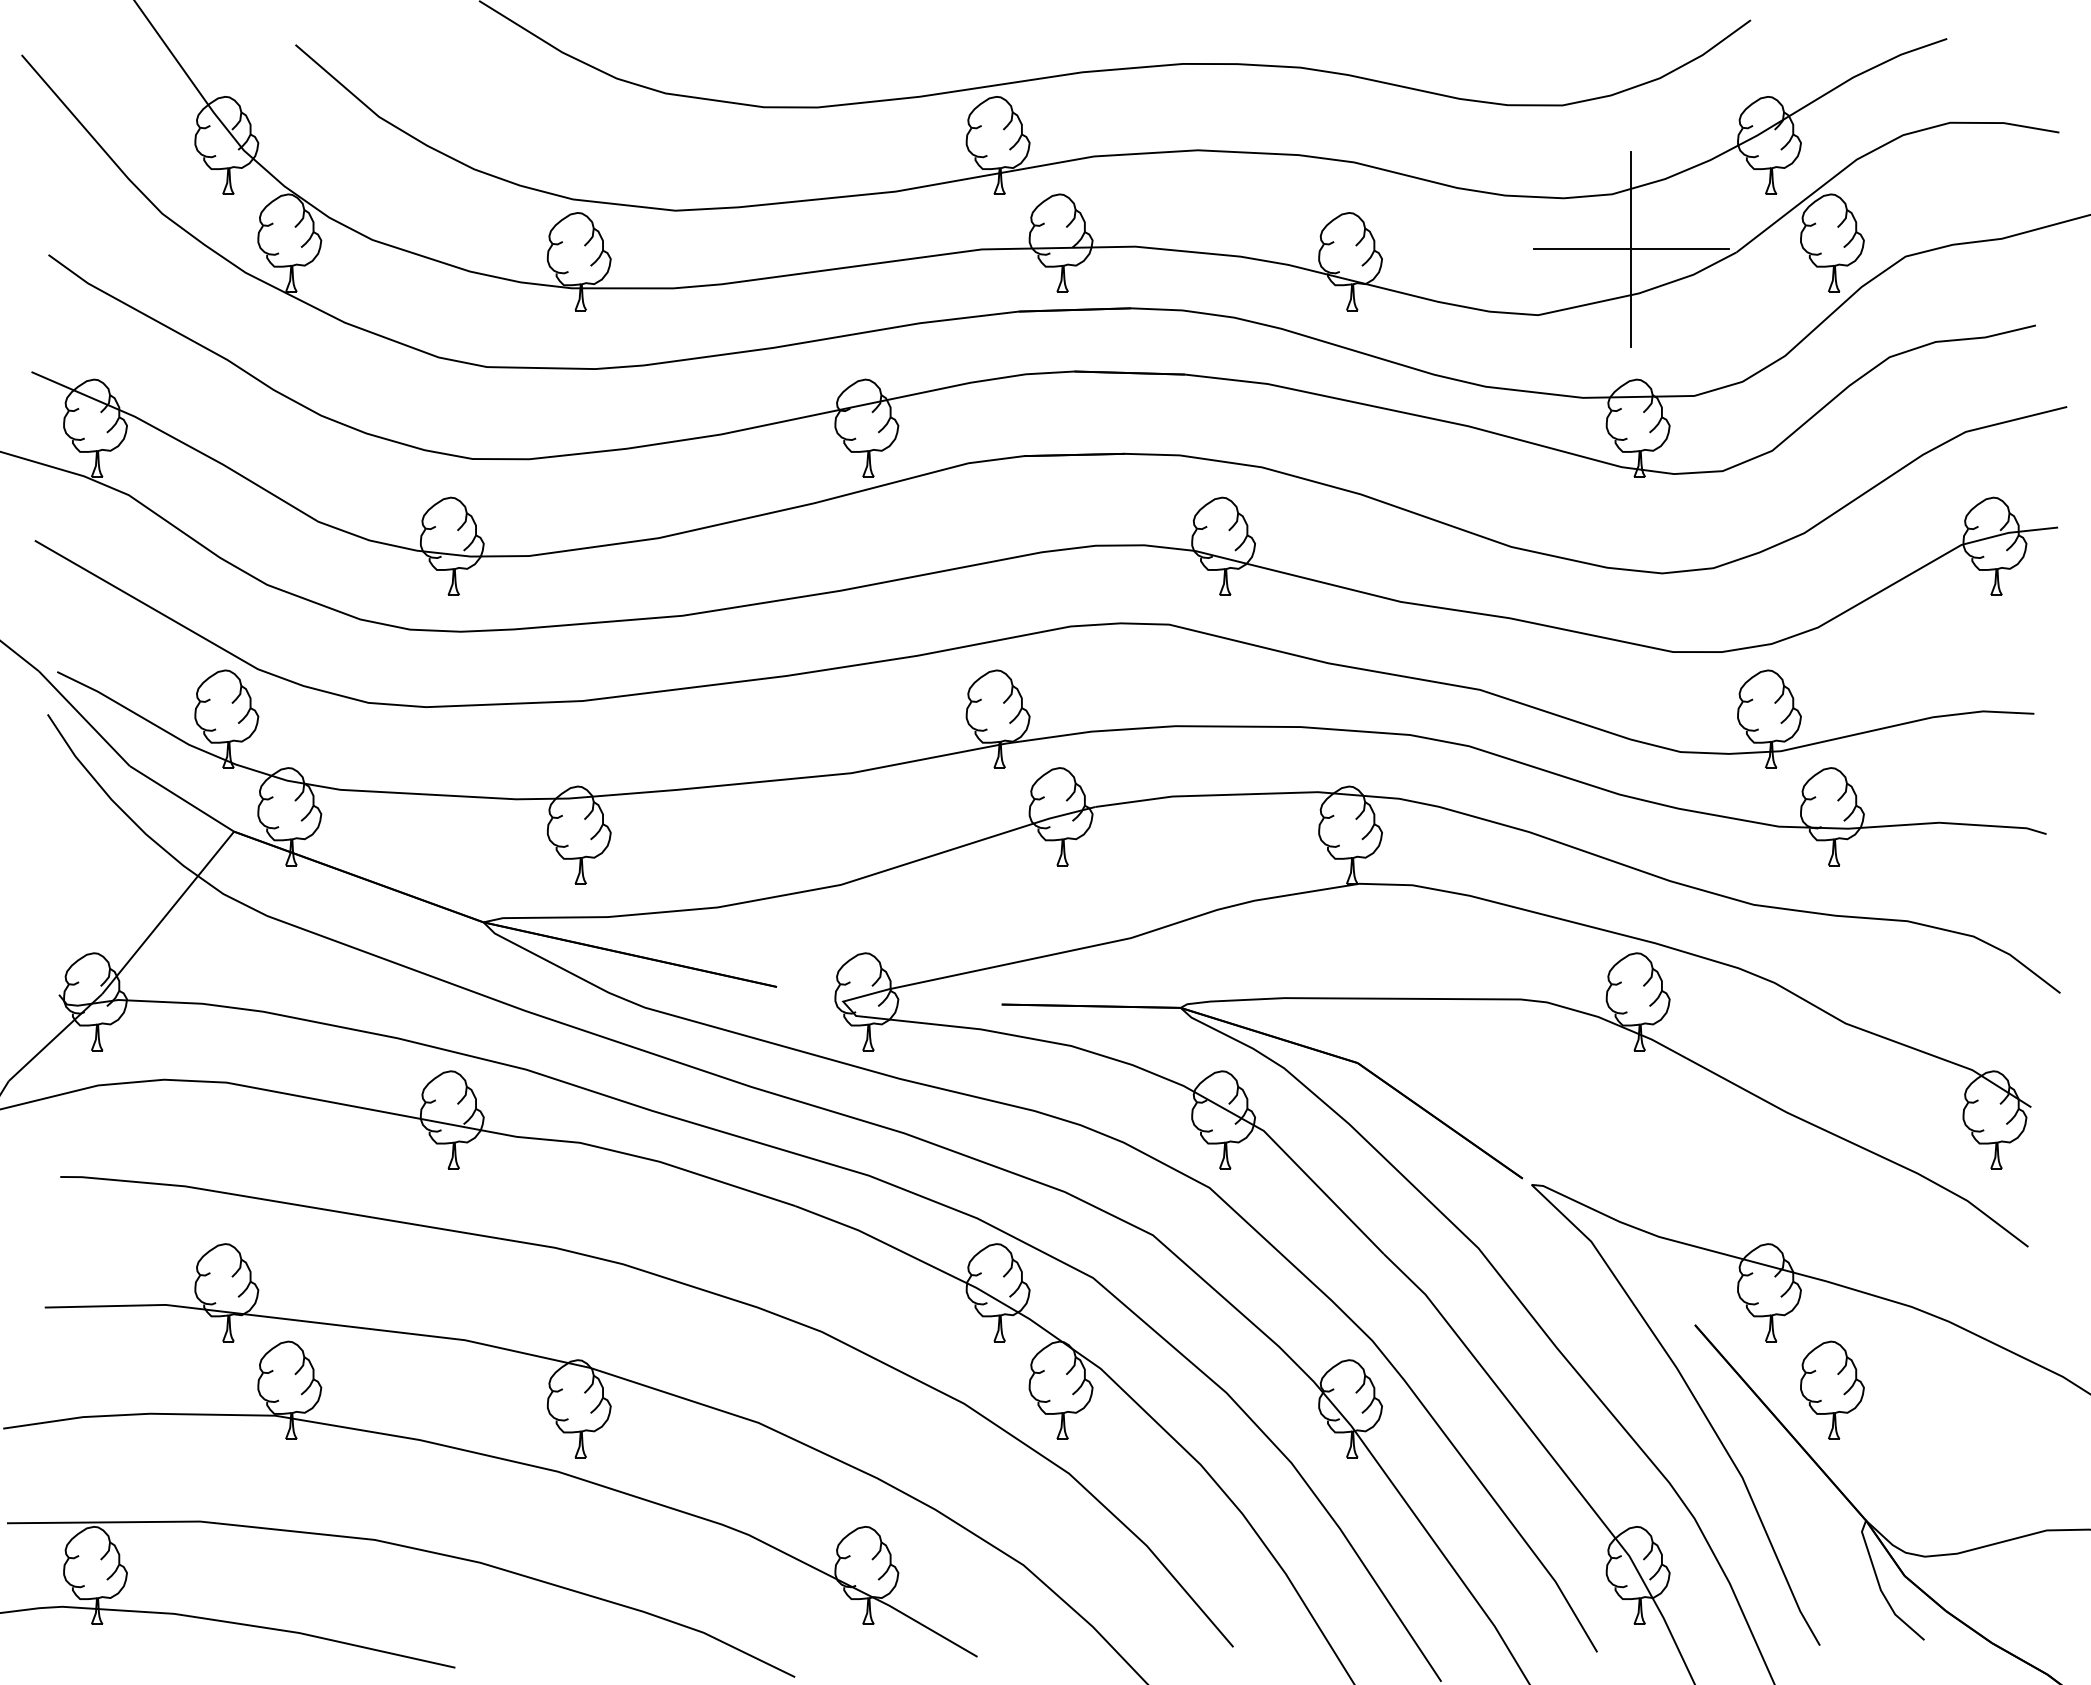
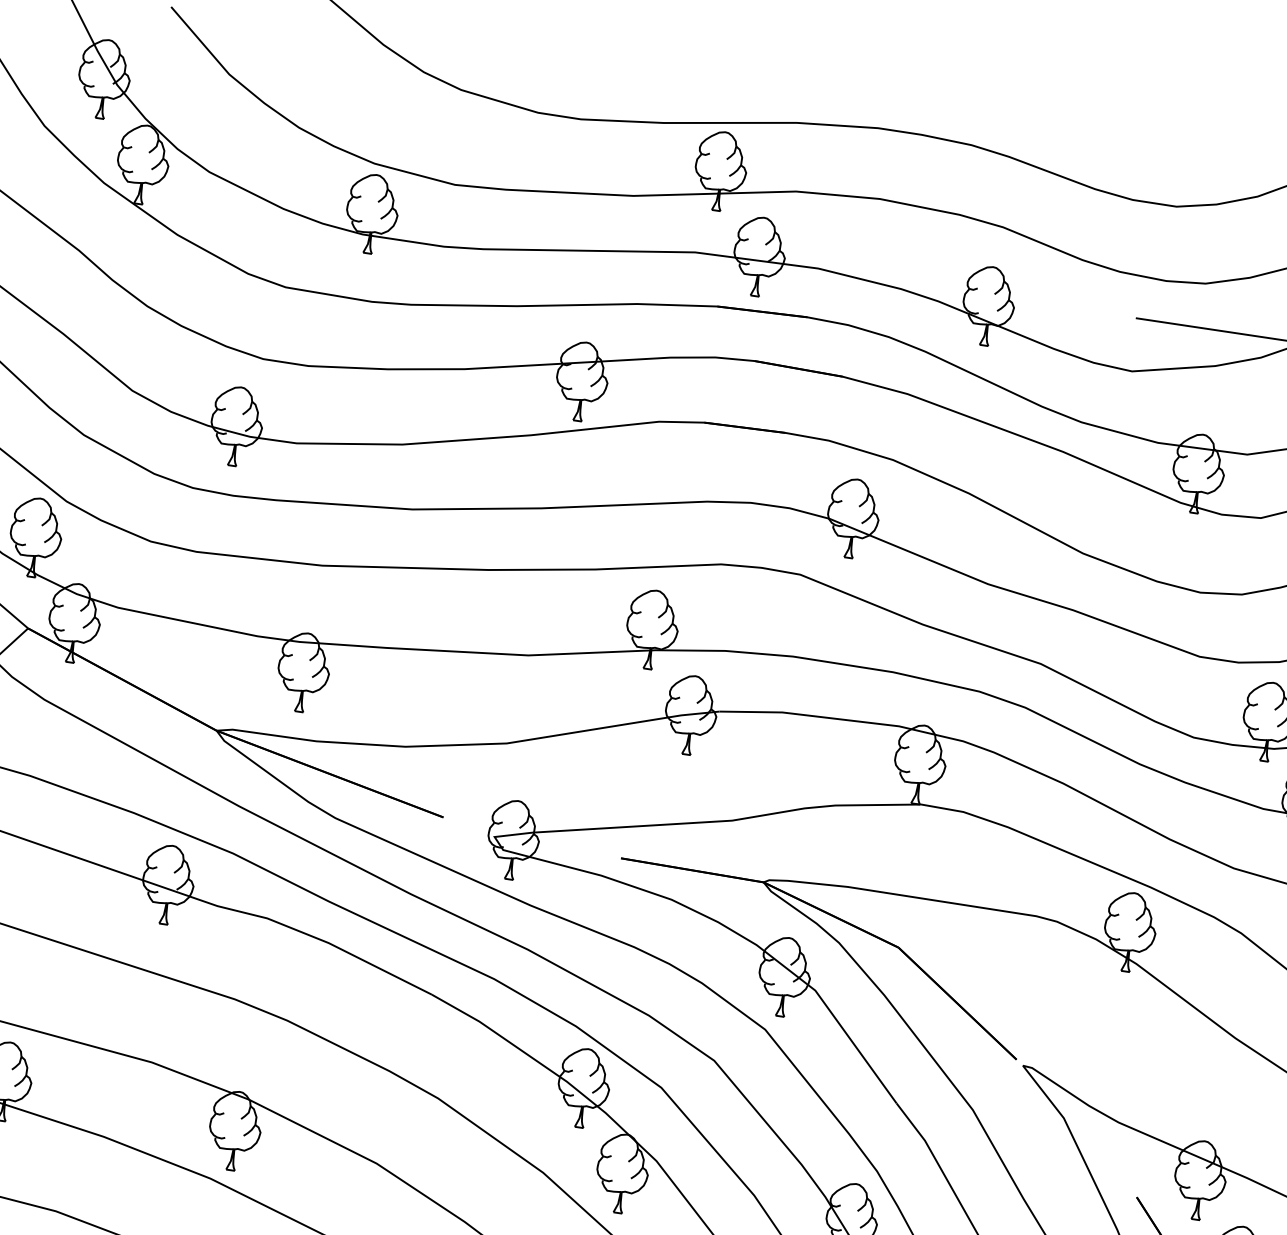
line: (1631, 249) -> (1214, 330), removed

